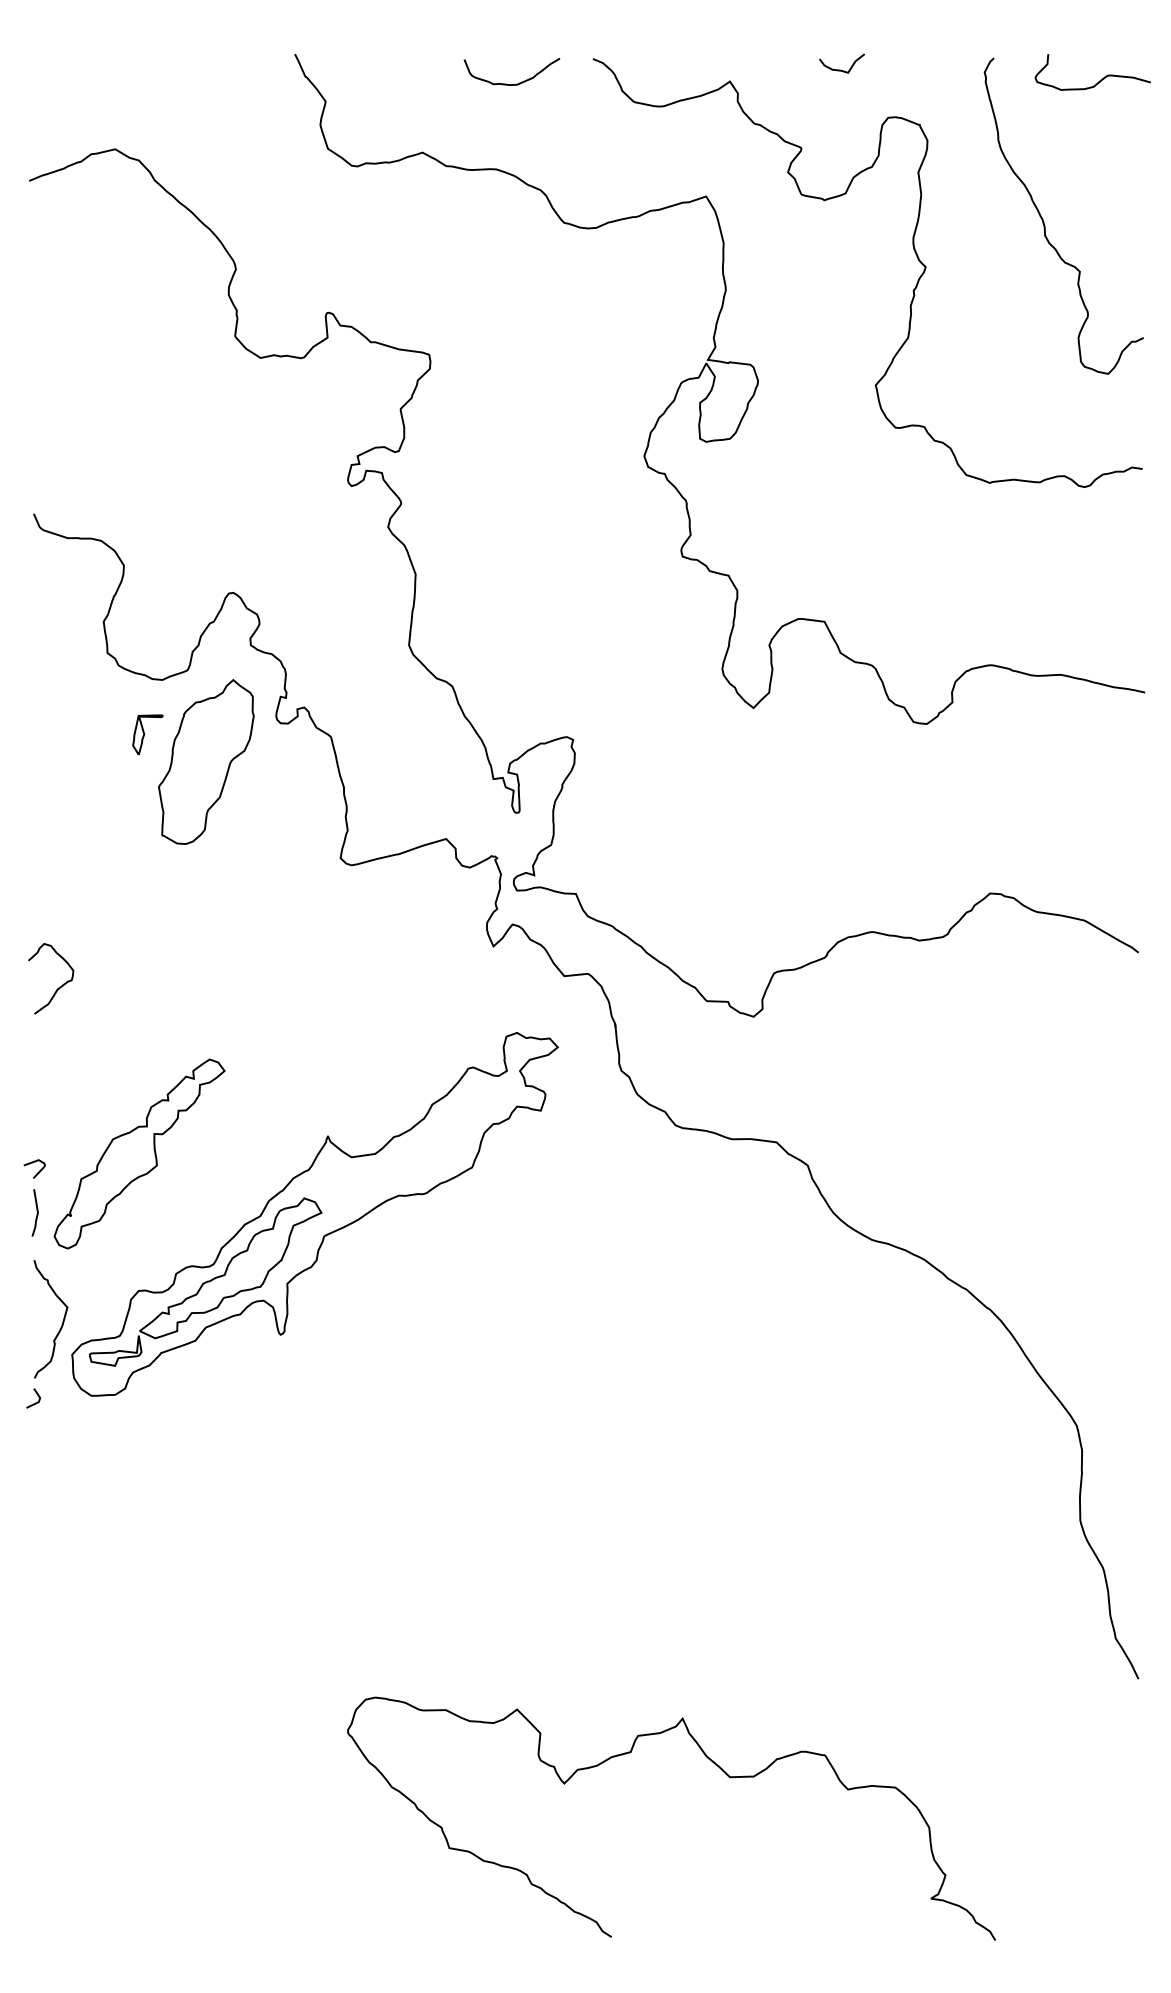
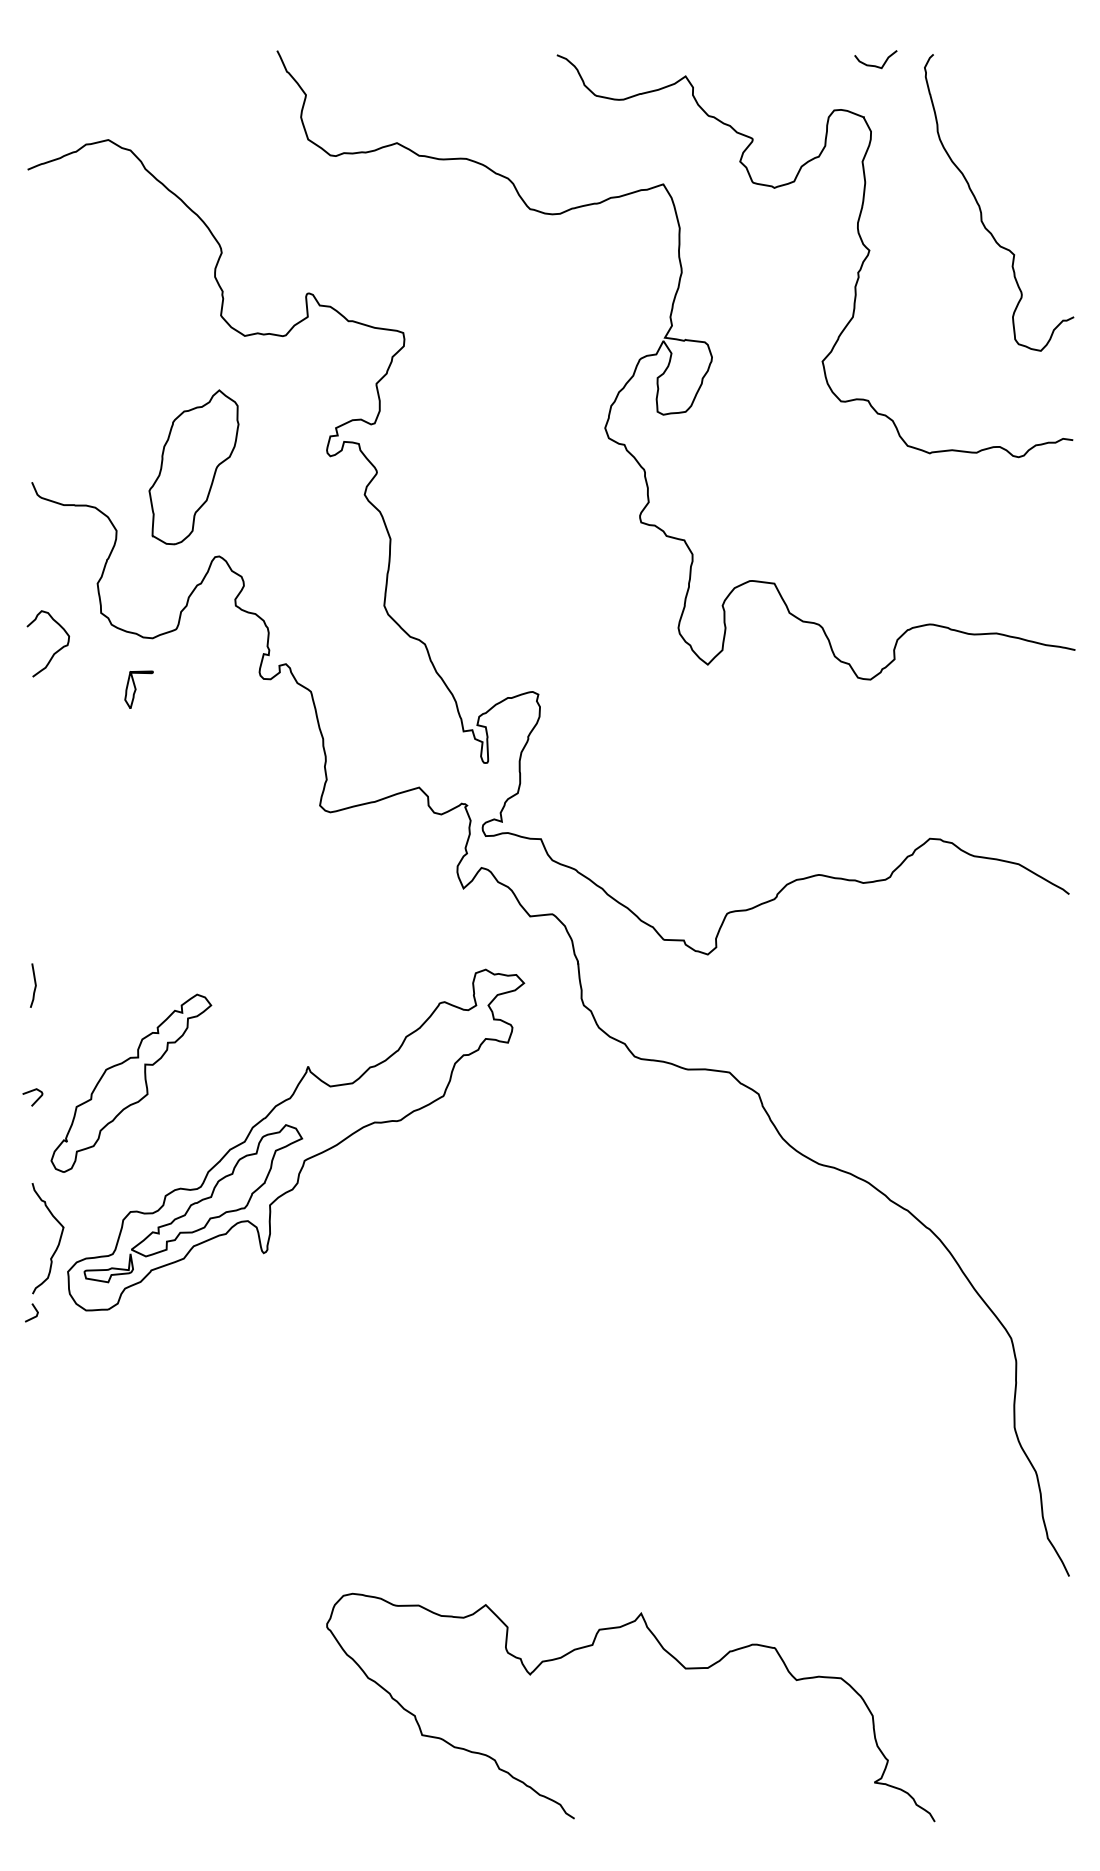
curve: (841, 69) -> (875, 65), moved
curve: (1100, 79) -> (1033, 74), removed
curve: (511, 83) -> (480, 78), removed
part: (205, 762) -> (193, 467), moved
curve: (58, 986) -> (55, 651), moved
curve: (36, 1211) -> (34, 984), moved

